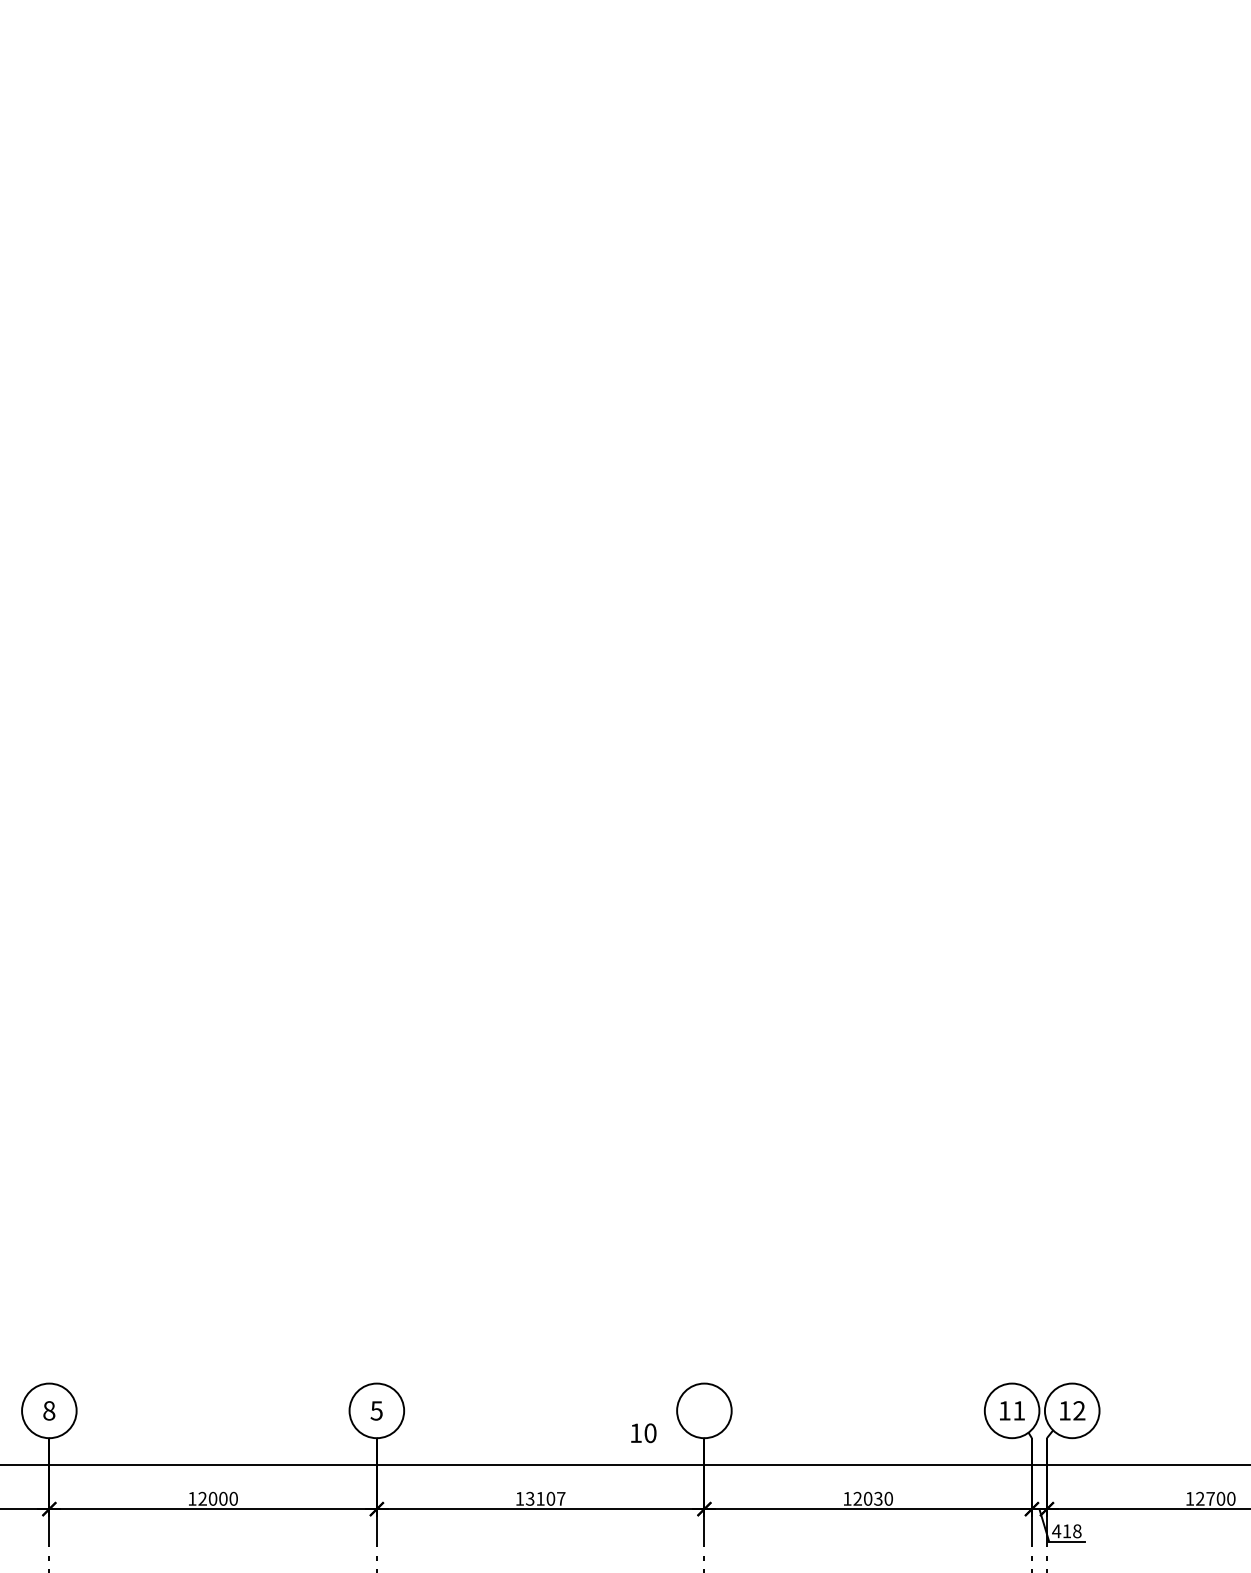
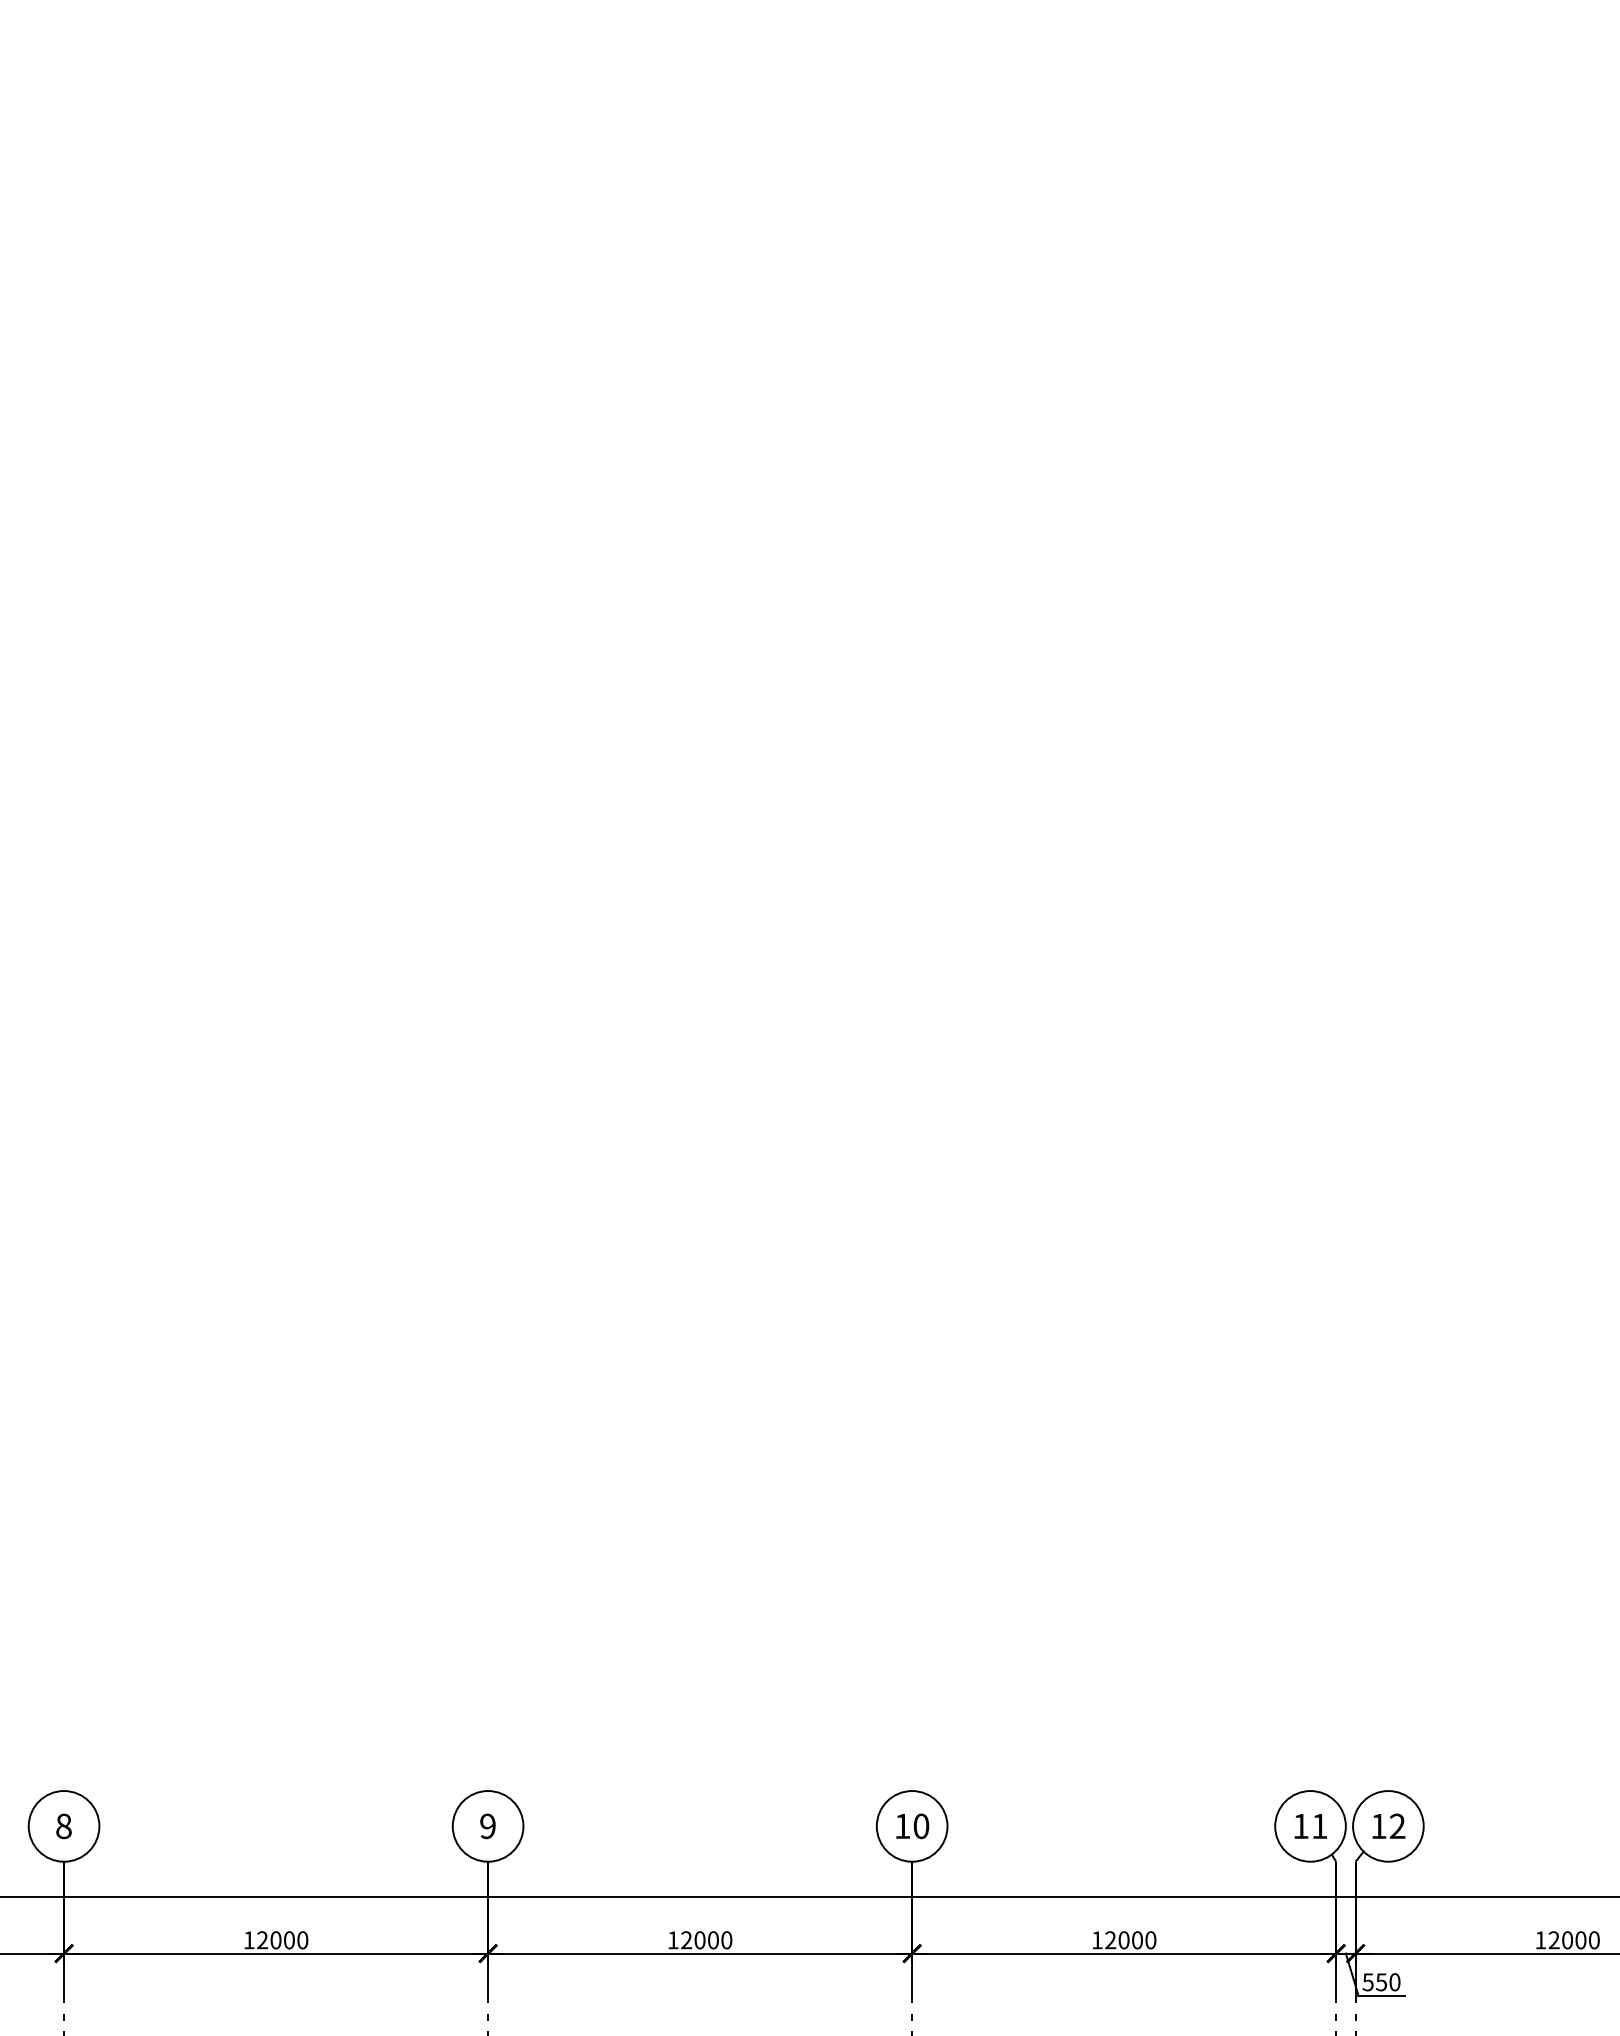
text: (376, 1410) -> (487, 1826), 5 -> 9
text: (643, 1433) -> (912, 1826), moved
text: (545, 1499) -> (706, 1940), 13107 -> 12000
text: (877, 1499) -> (1136, 1940), 12030 -> 12000
text: (1210, 1499) -> (1567, 1940), 12700 -> 12000
text: (1066, 1531) -> (1381, 1982), 418 -> 550

